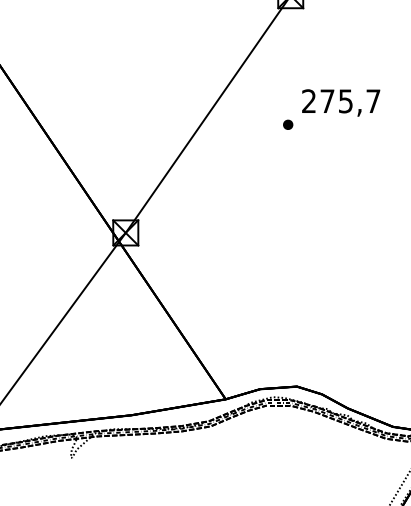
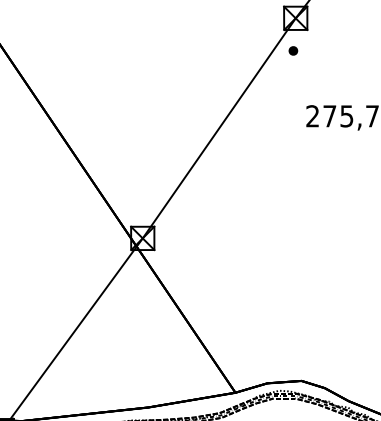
part: (288, 124) -> (293, 50), moved

